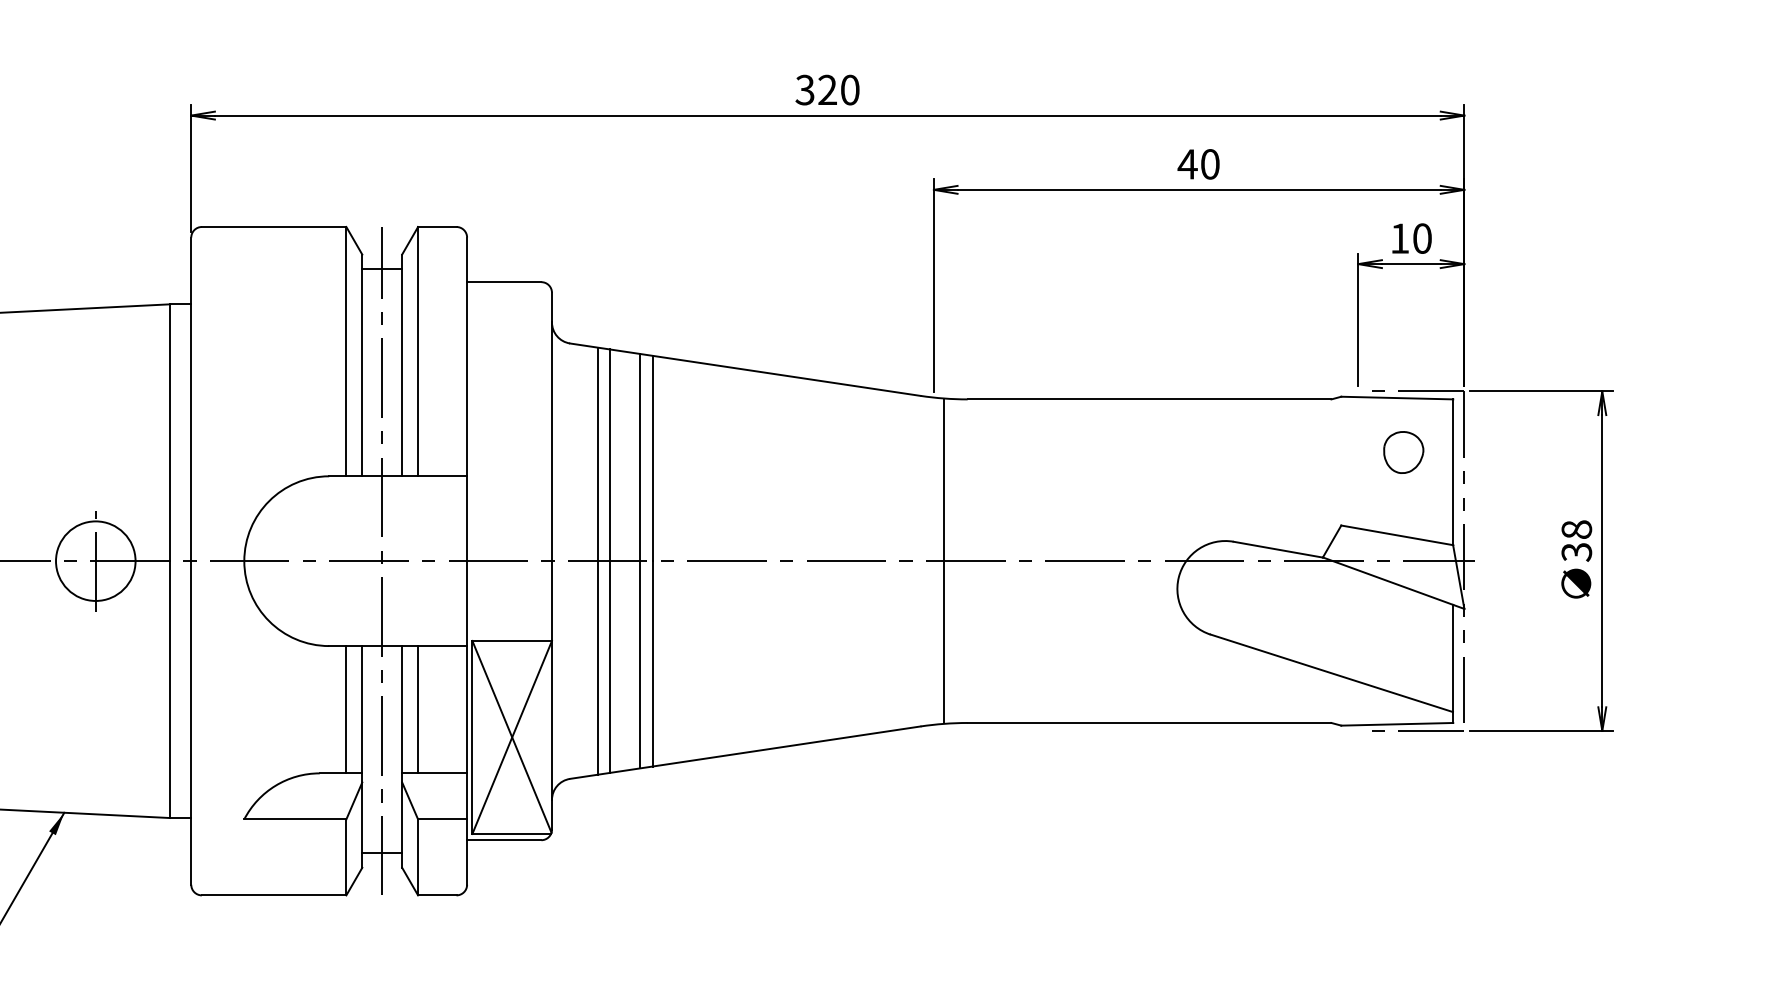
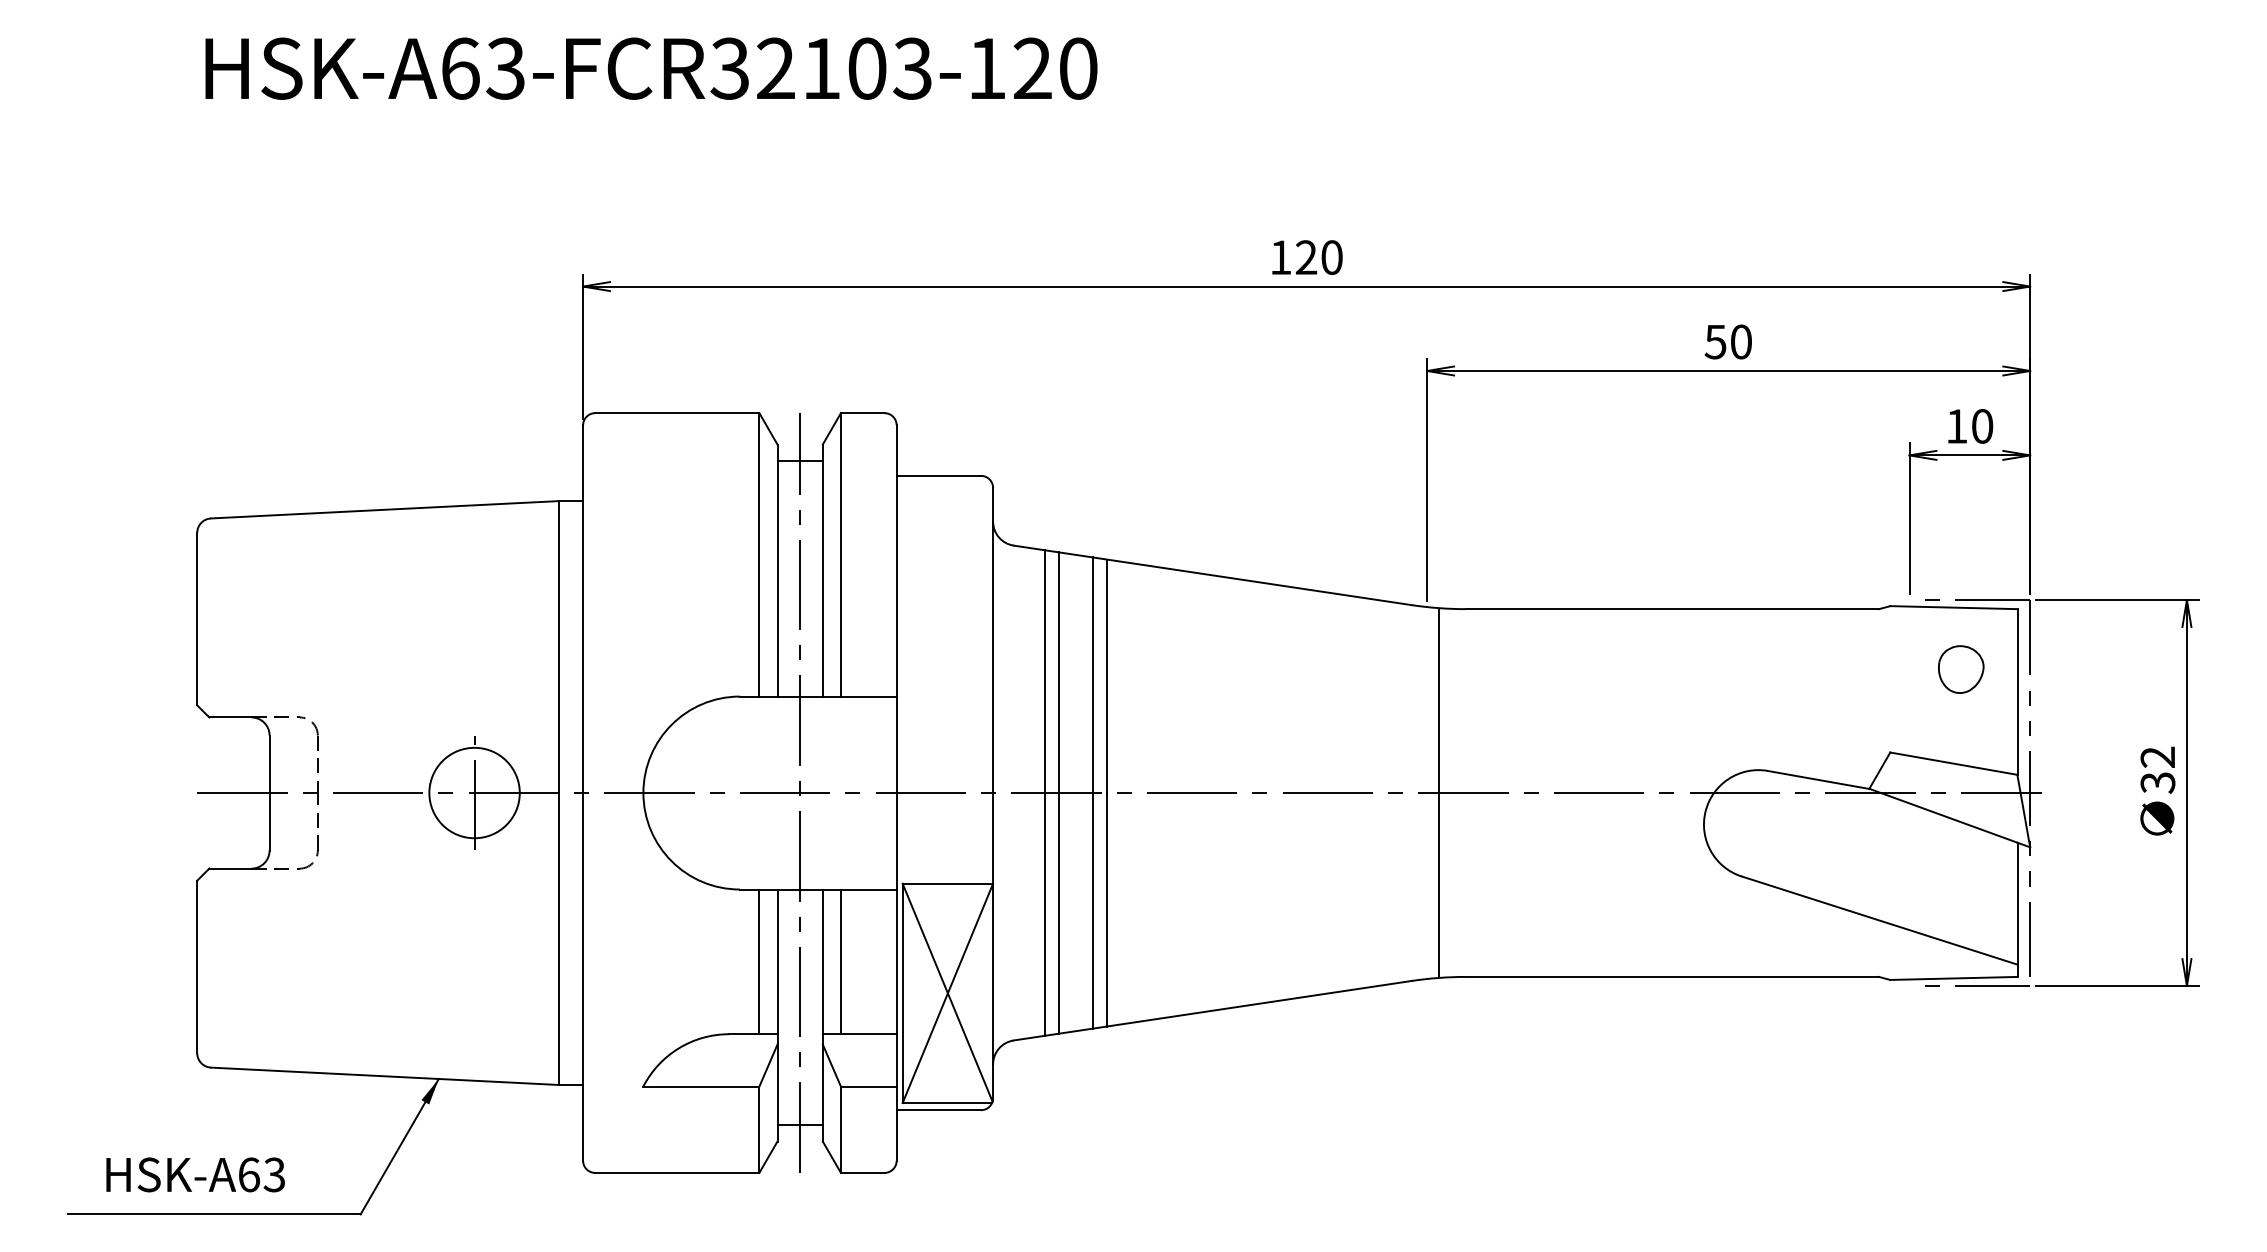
text: (804, 90) -> (1280, 257), 320 -> 120
text: (1187, 164) -> (1715, 342), 40 -> 50
text: (1576, 529) -> (2157, 756), 38 -> 32

